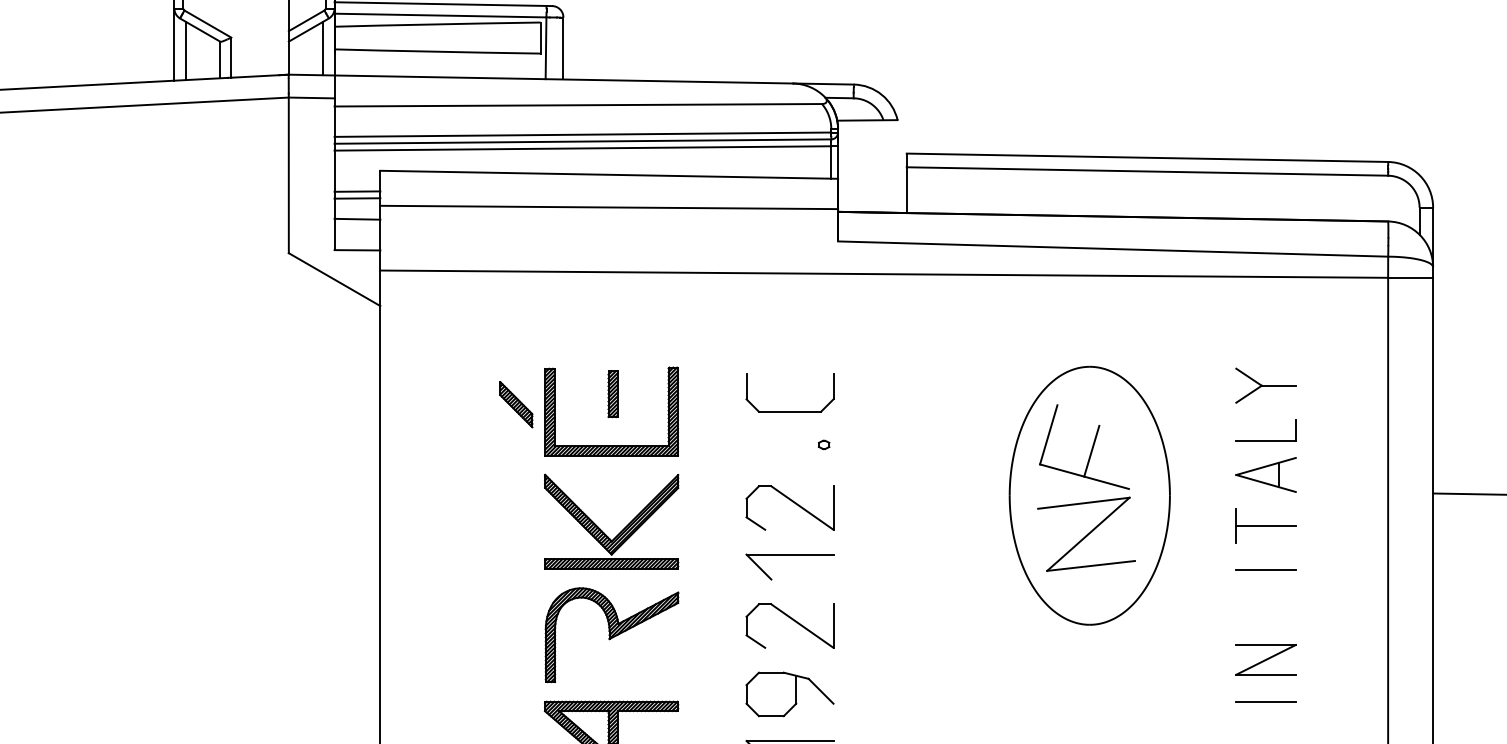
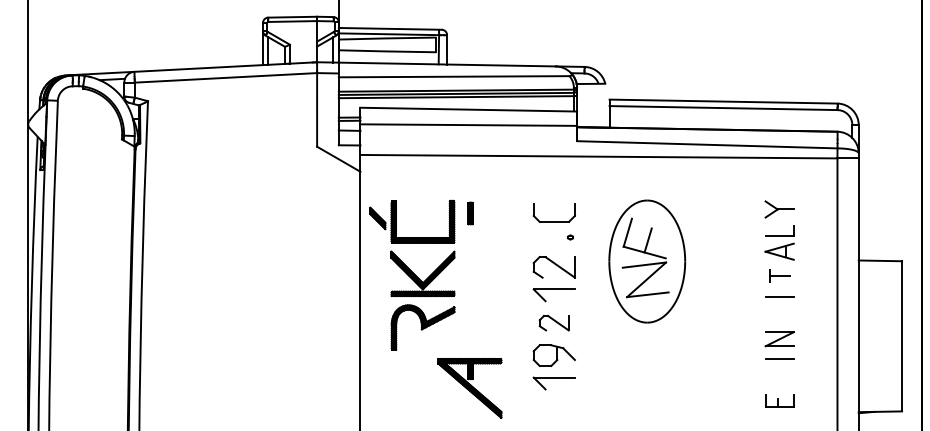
part: (1090, 495) -> (647, 261), moved
part: (589, 523) -> (412, 274), moved
part: (1265, 525) -> (779, 275), size x0.7
part: (788, 624) -> (553, 322), size x0.7

